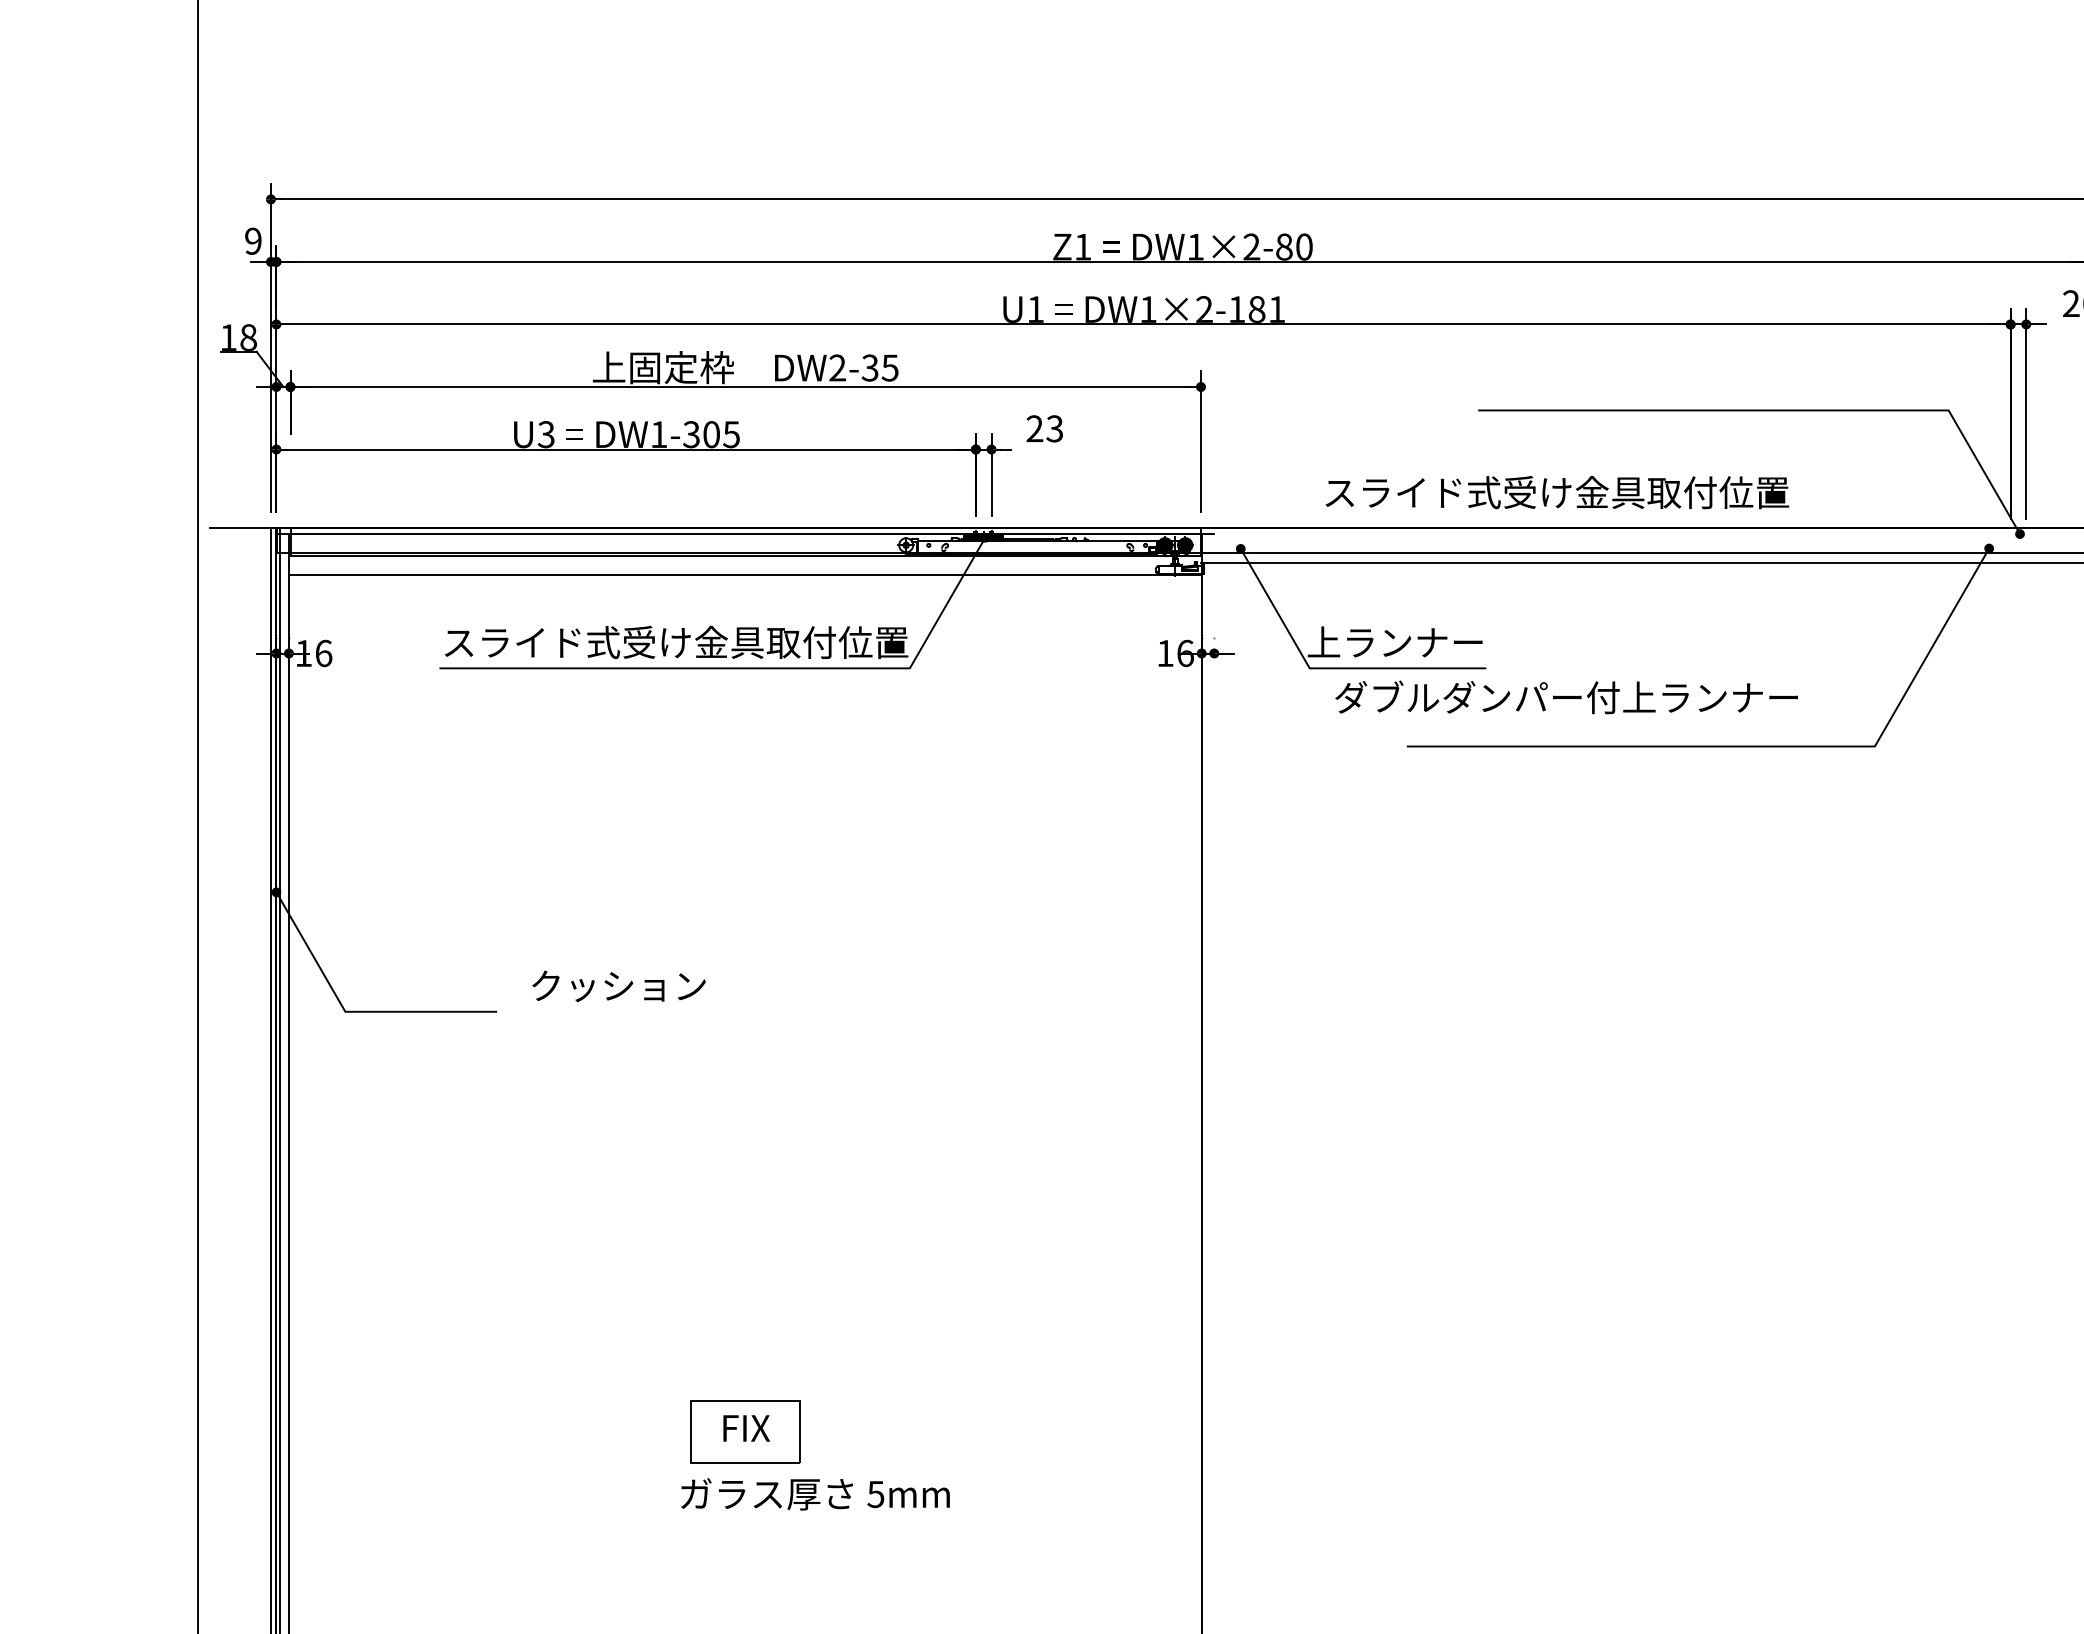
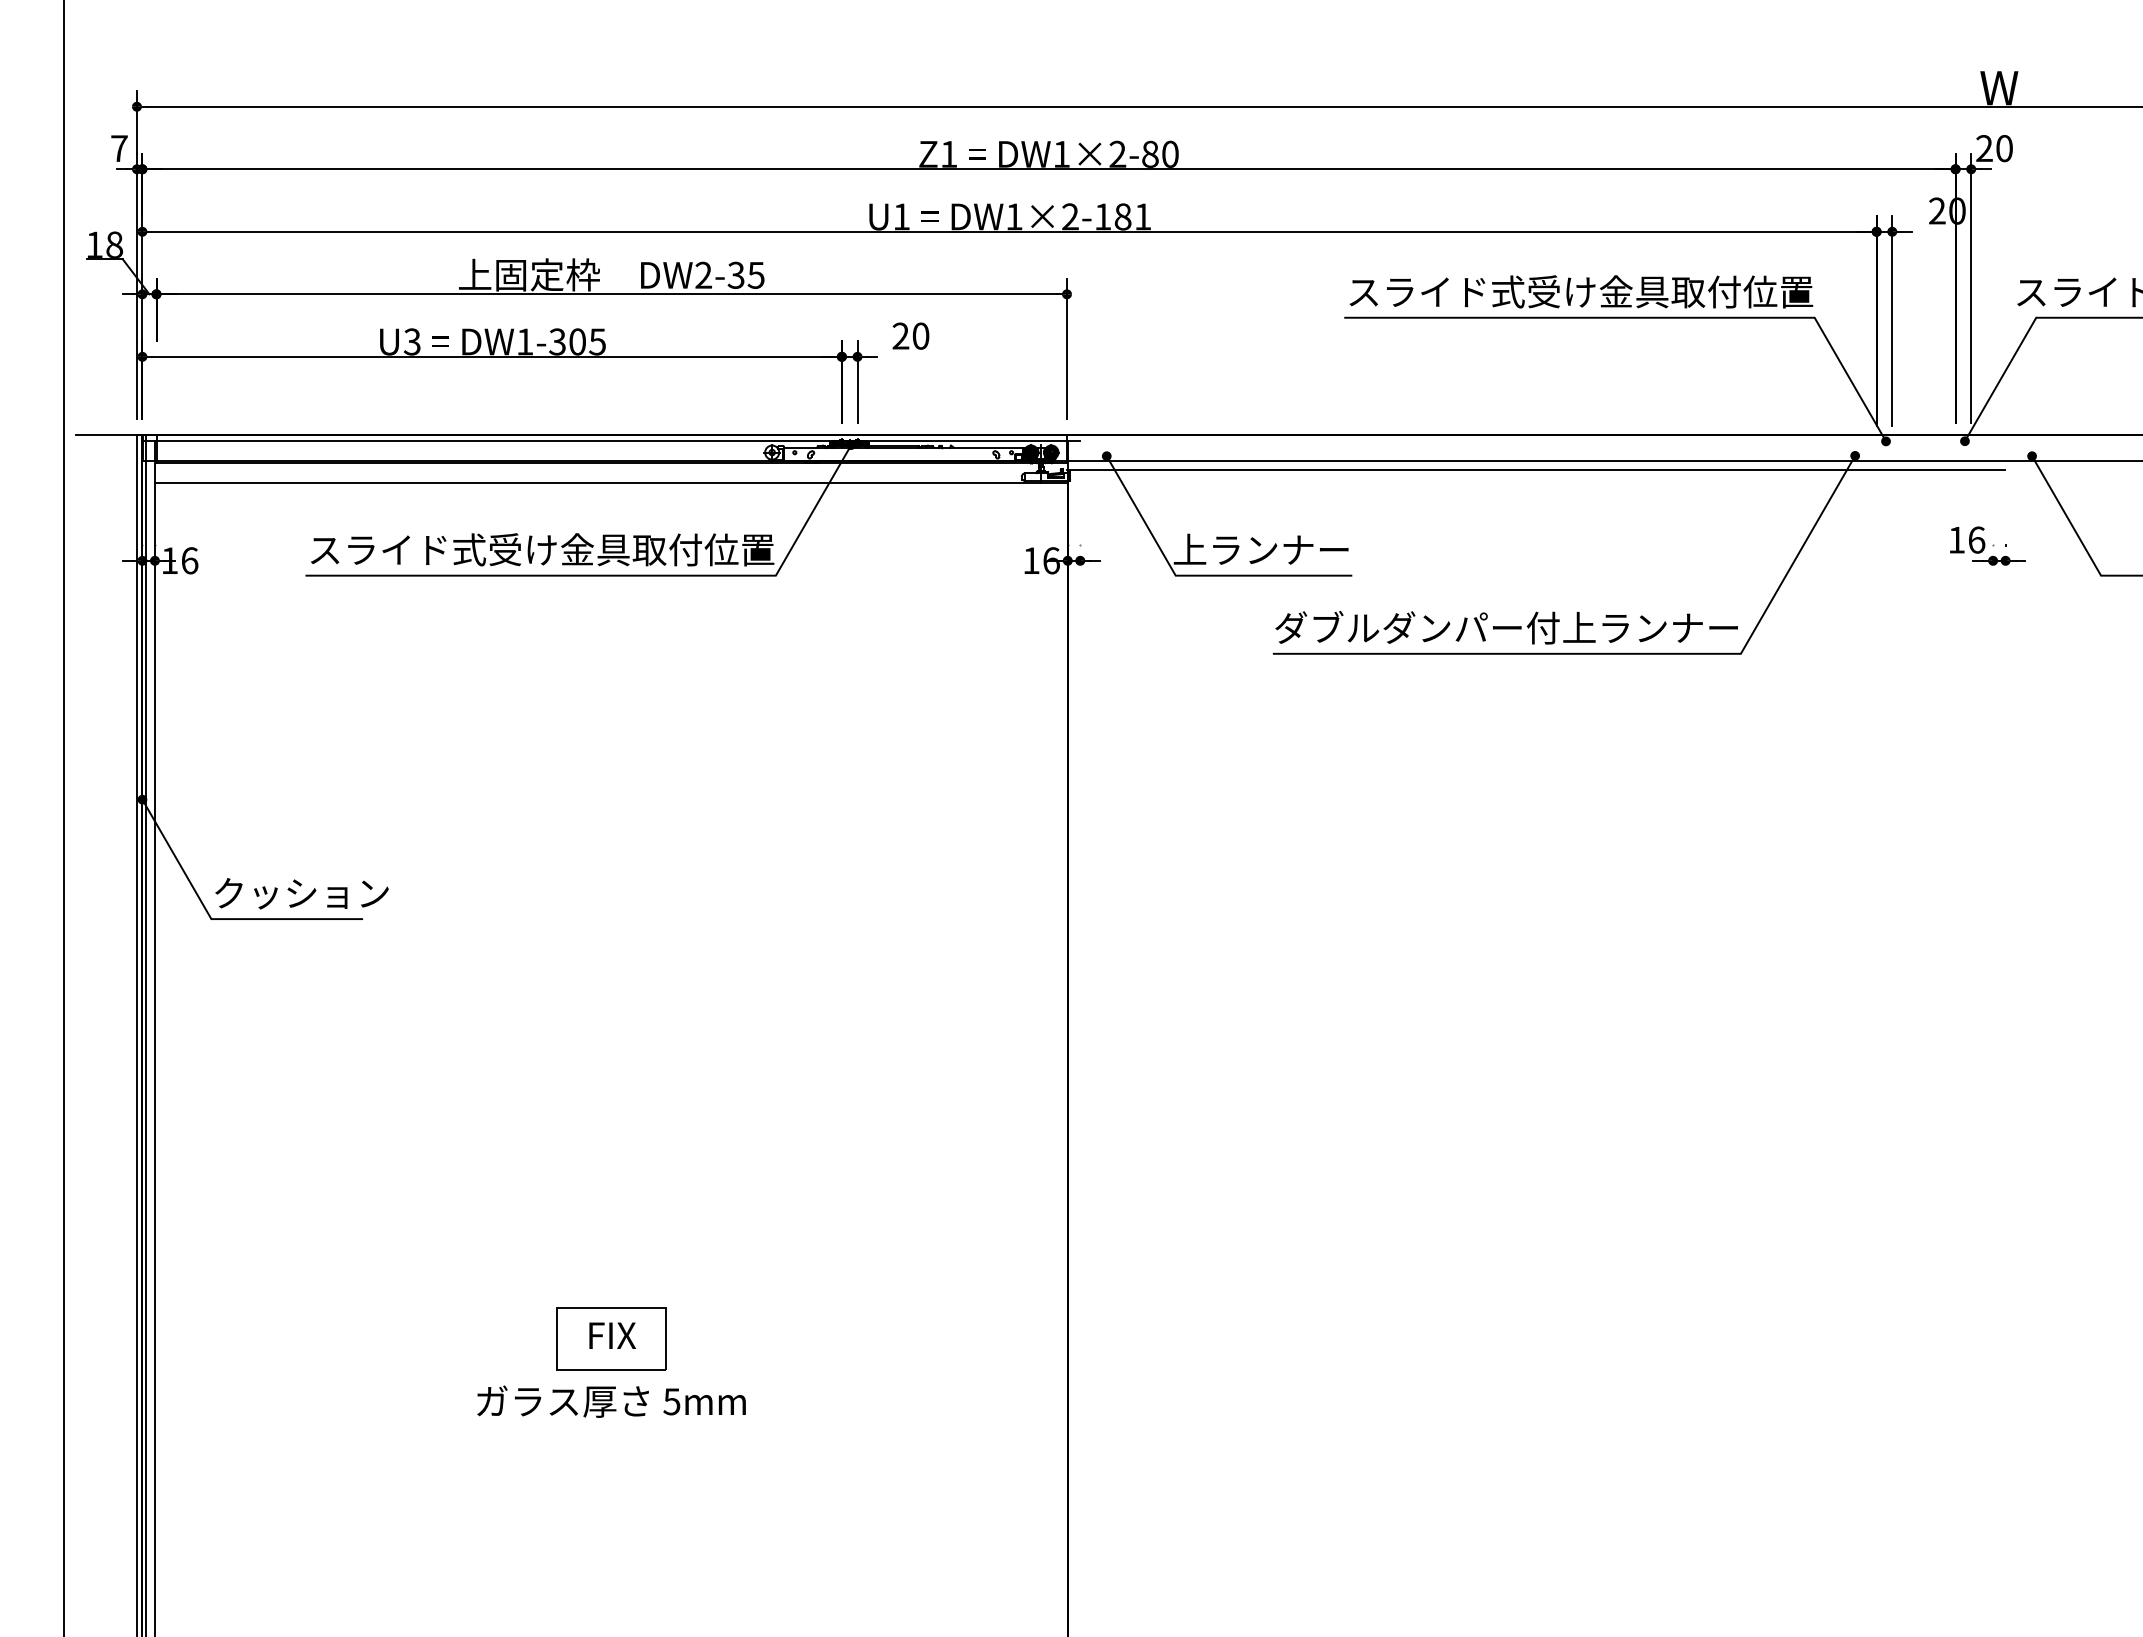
text: (253, 241) -> (119, 148), 9 -> 7
text: (1054, 428) -> (920, 335), 23 -> 20
text: (1557, 492) -> (1581, 291), moved
text: (1566, 697) -> (1506, 627), moved
text: (618, 986) -> (301, 893), moved
text: (815, 1494) -> (611, 1401), moved

